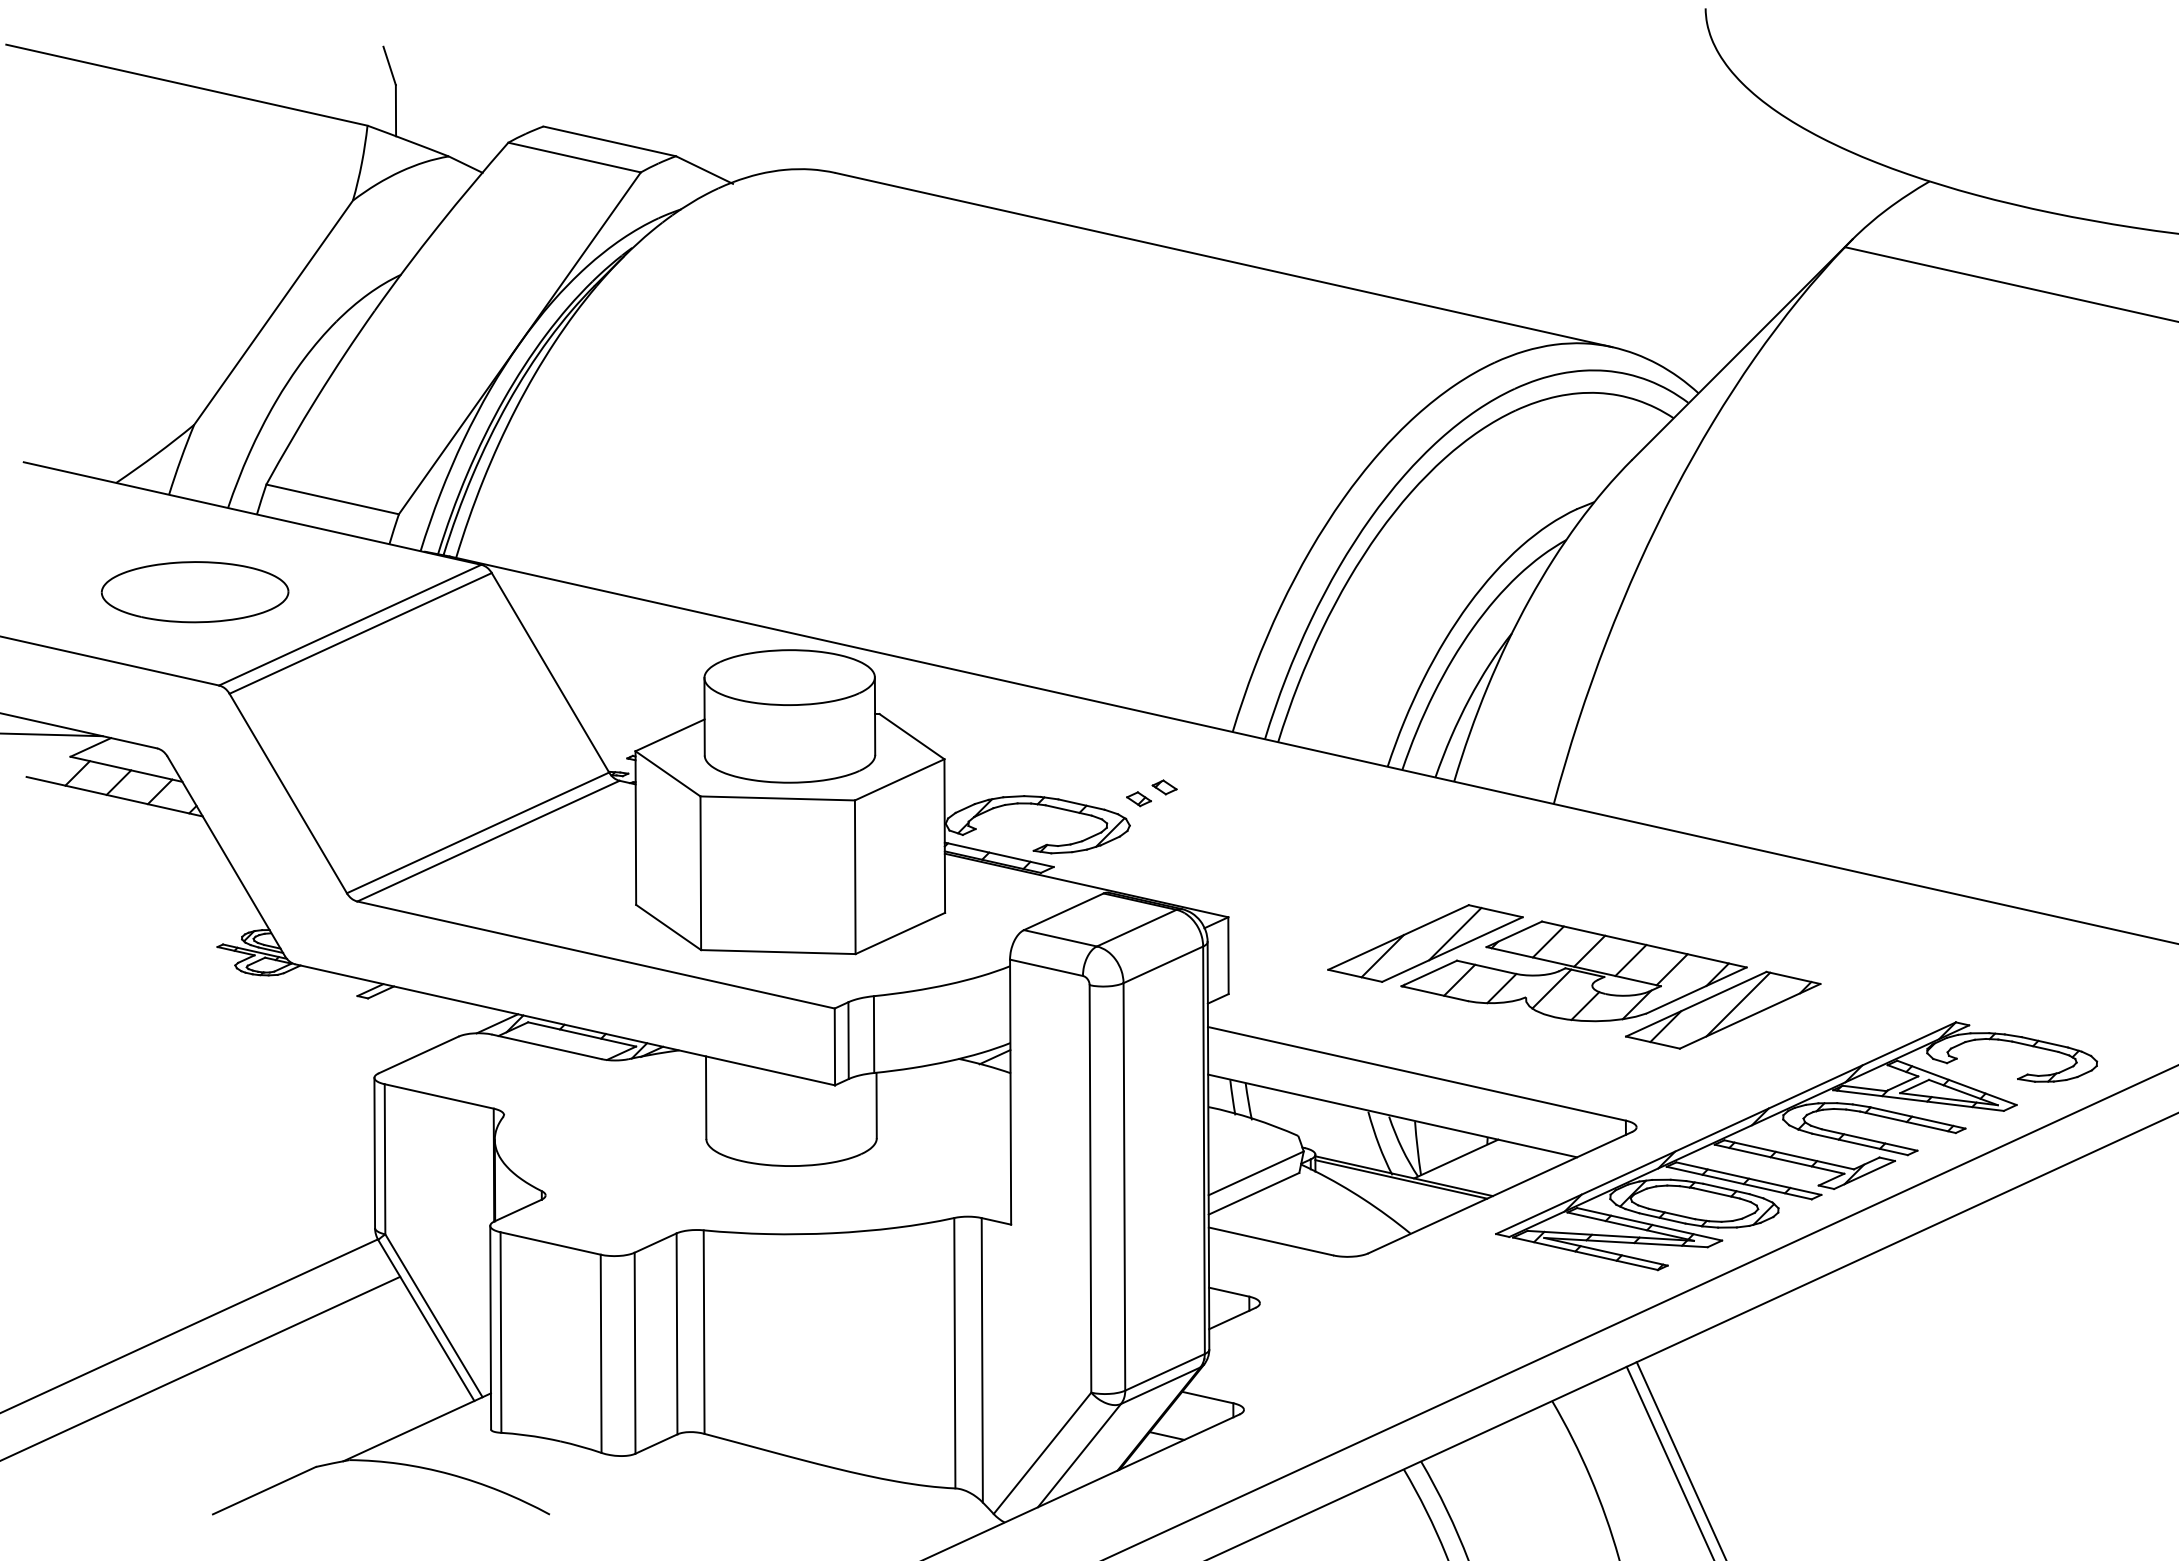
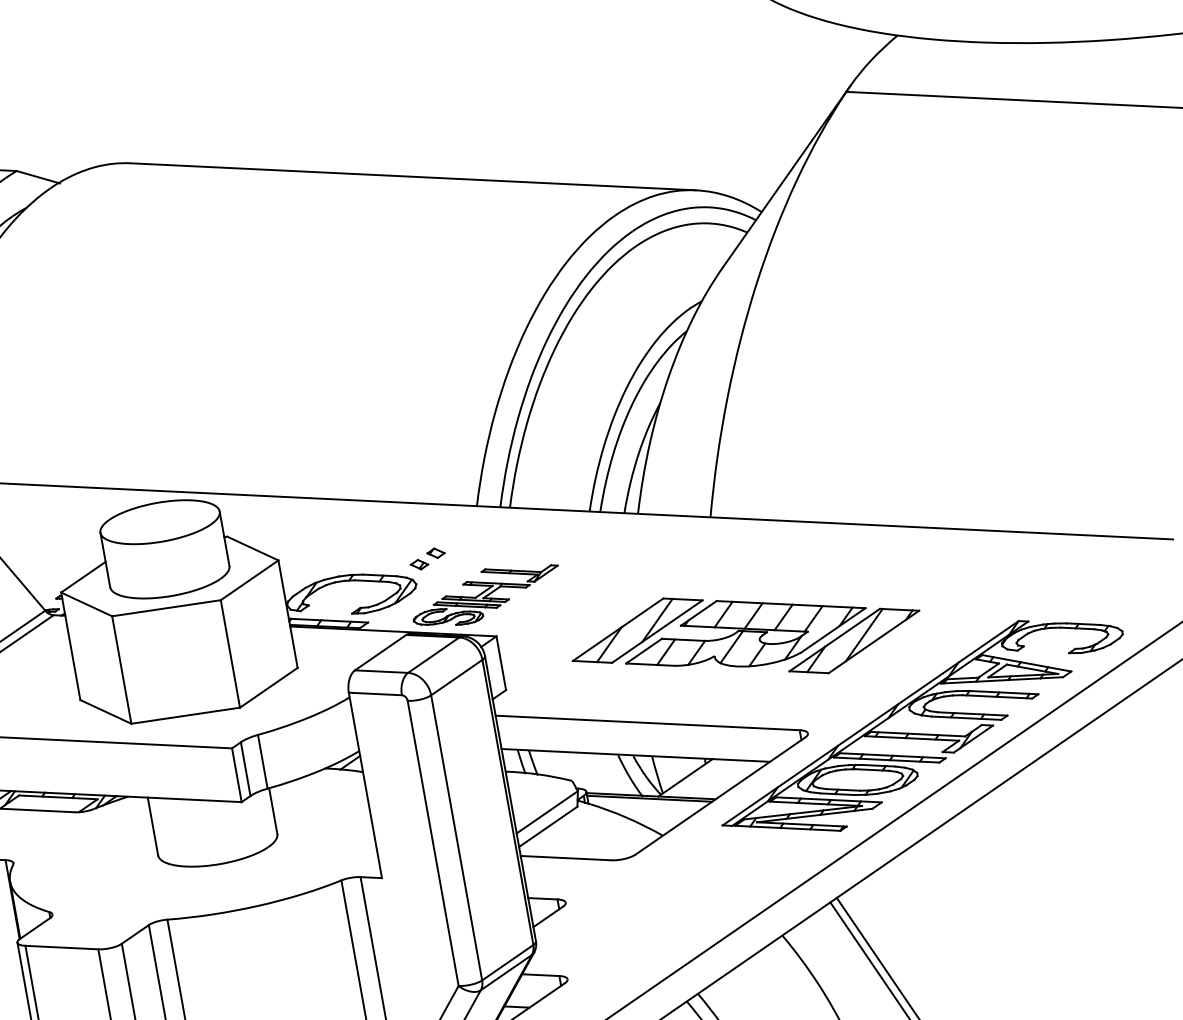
part: (1223, 856) -> (485, 594), added

